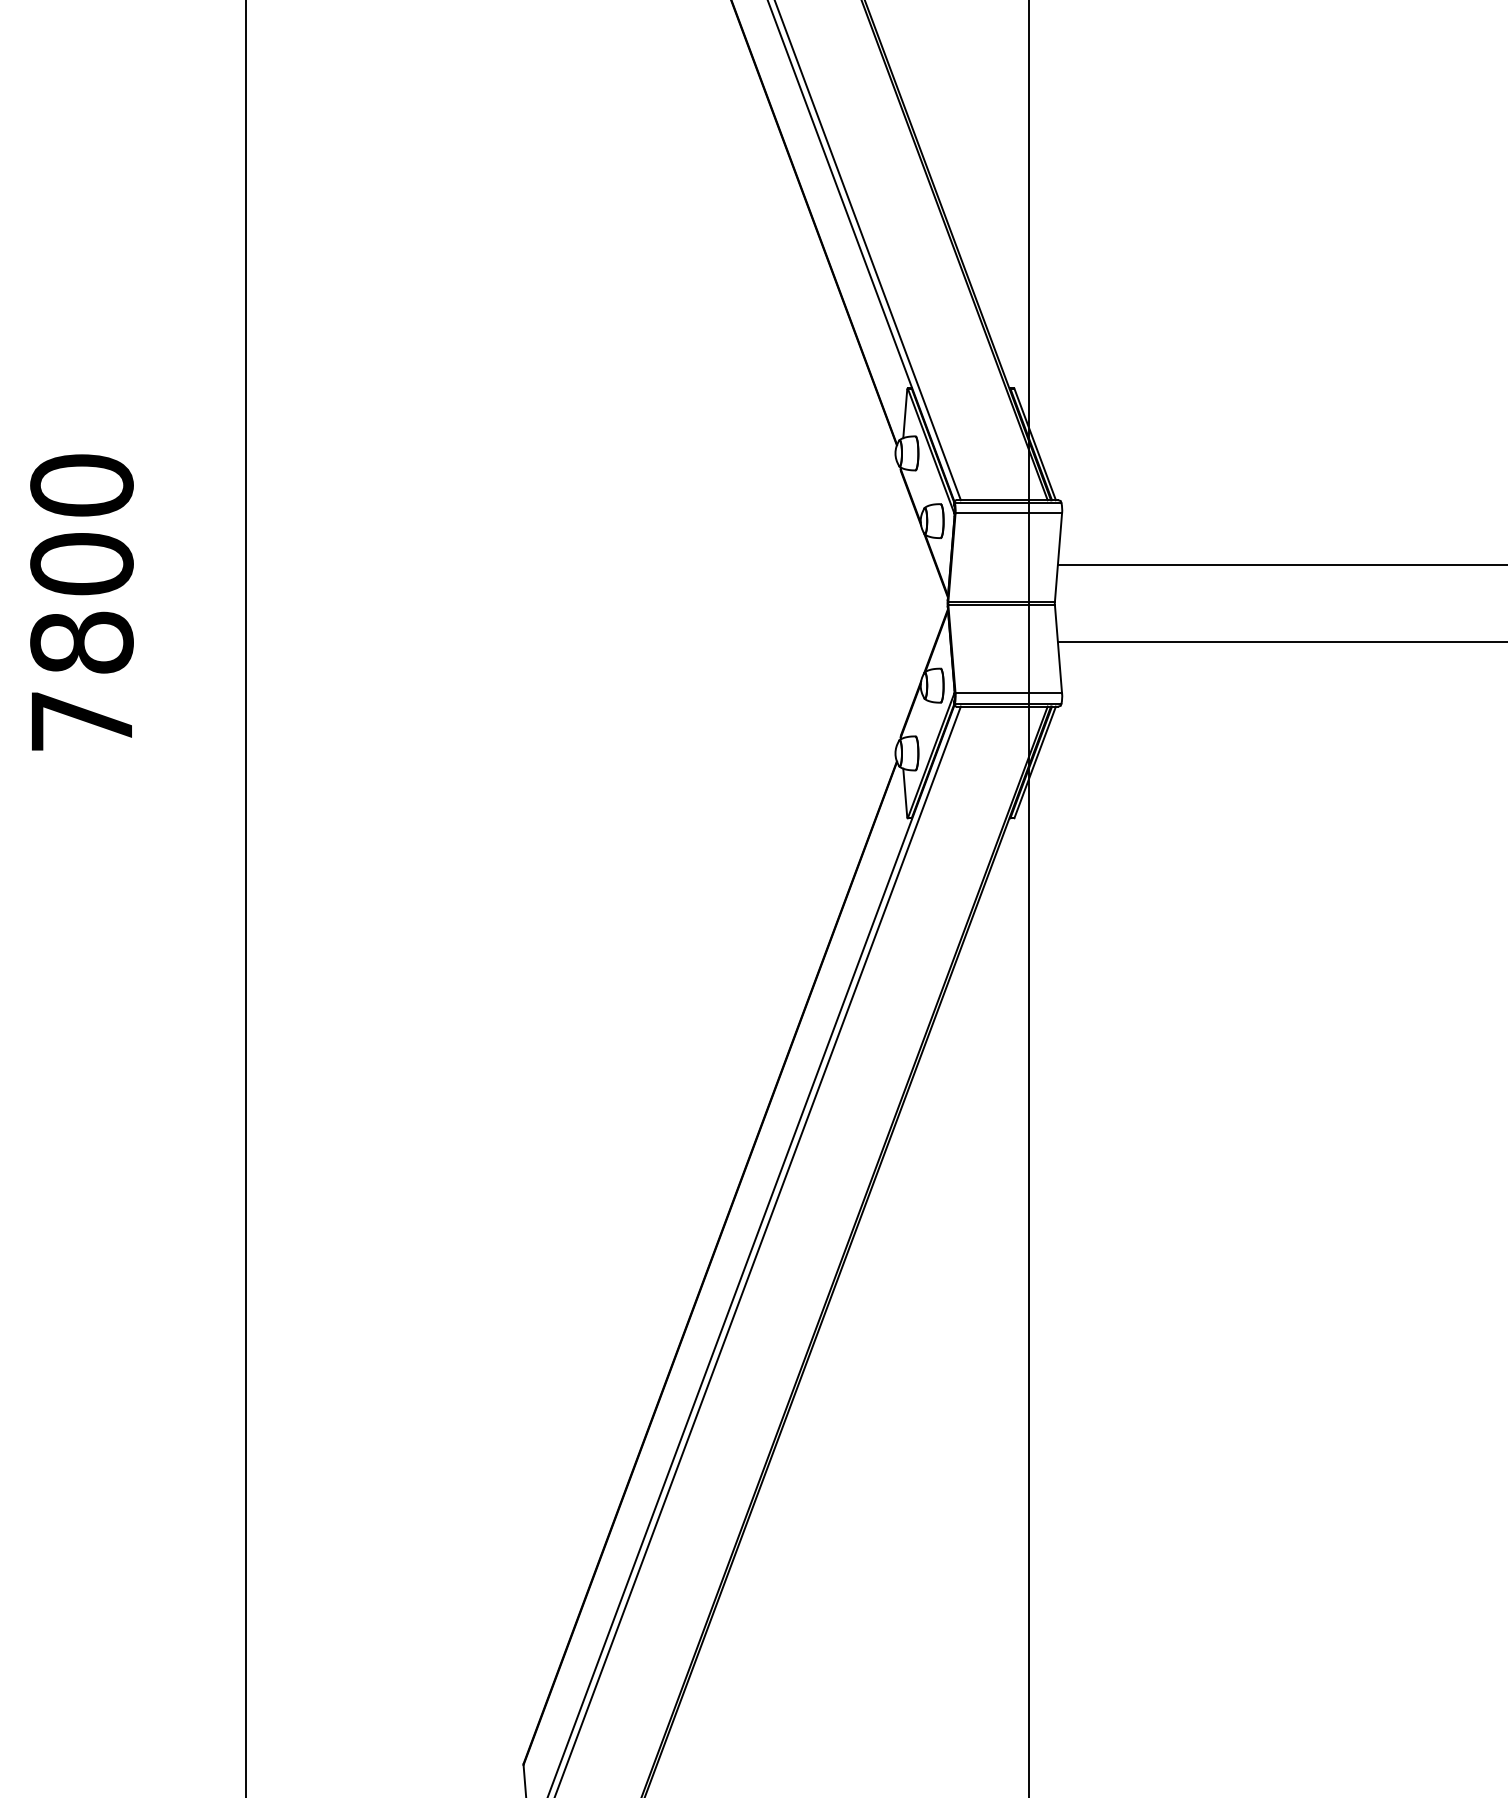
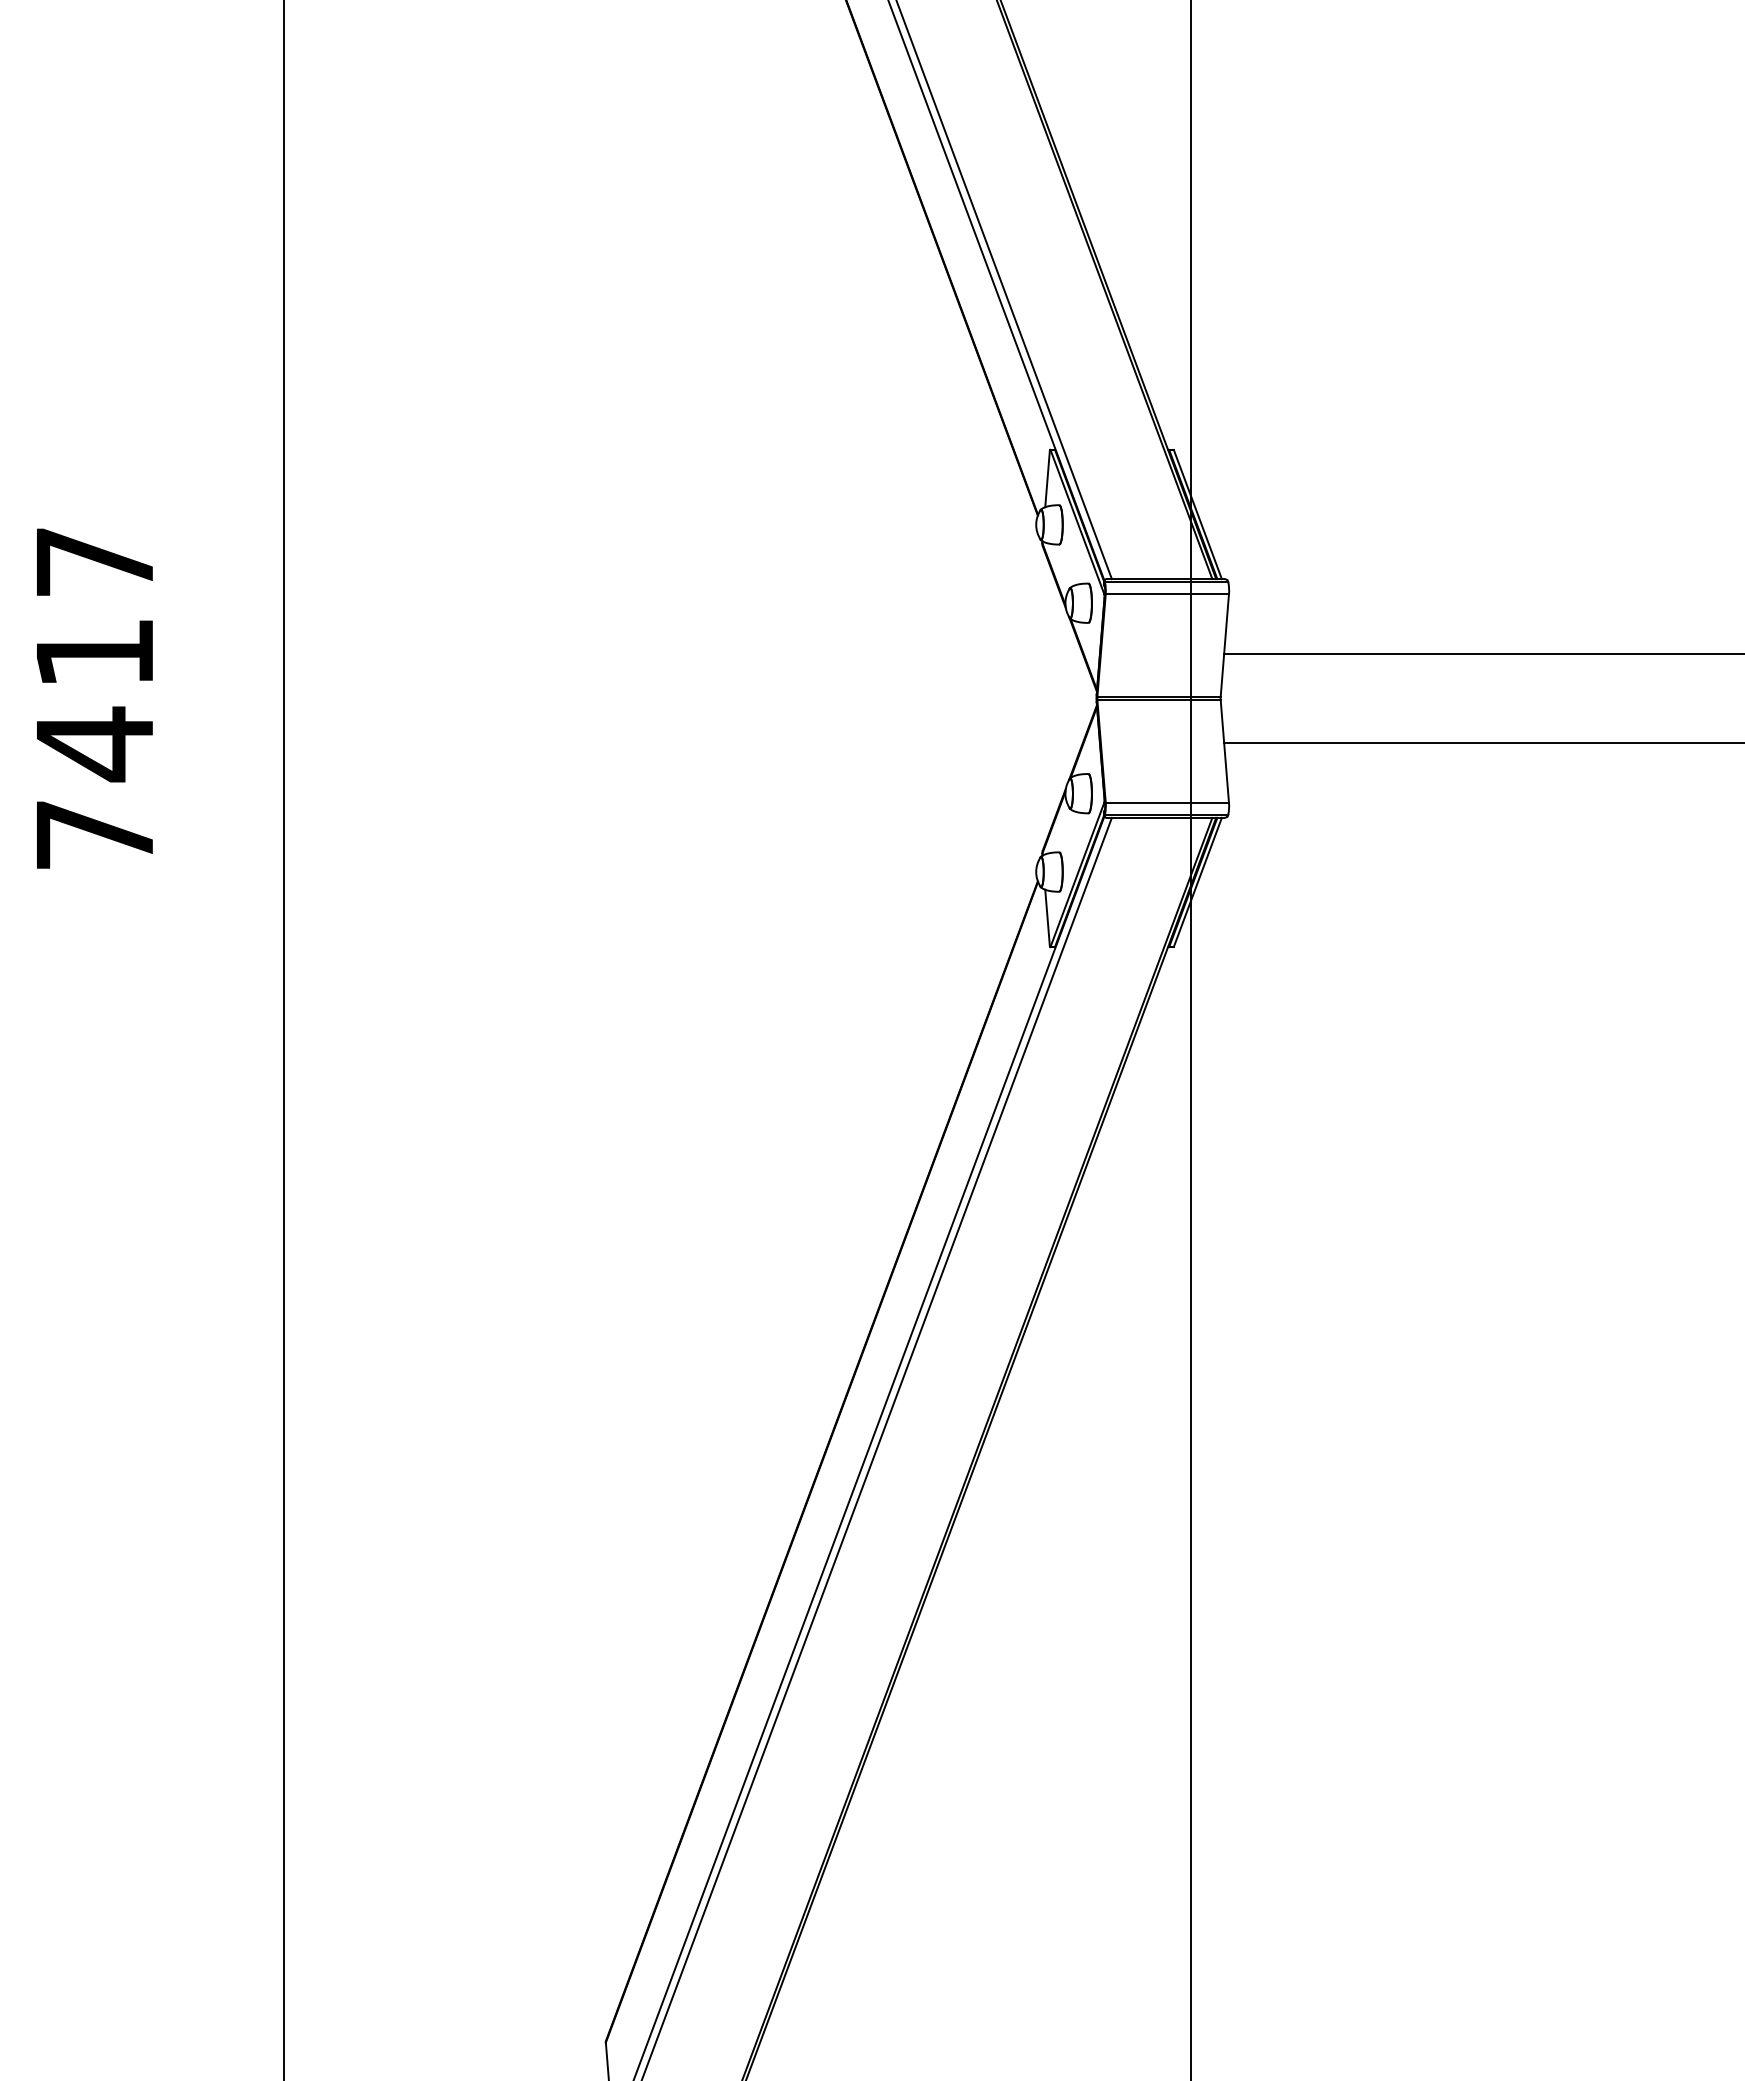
text: (81, 565) -> (94, 654), 7800 -> 7417

